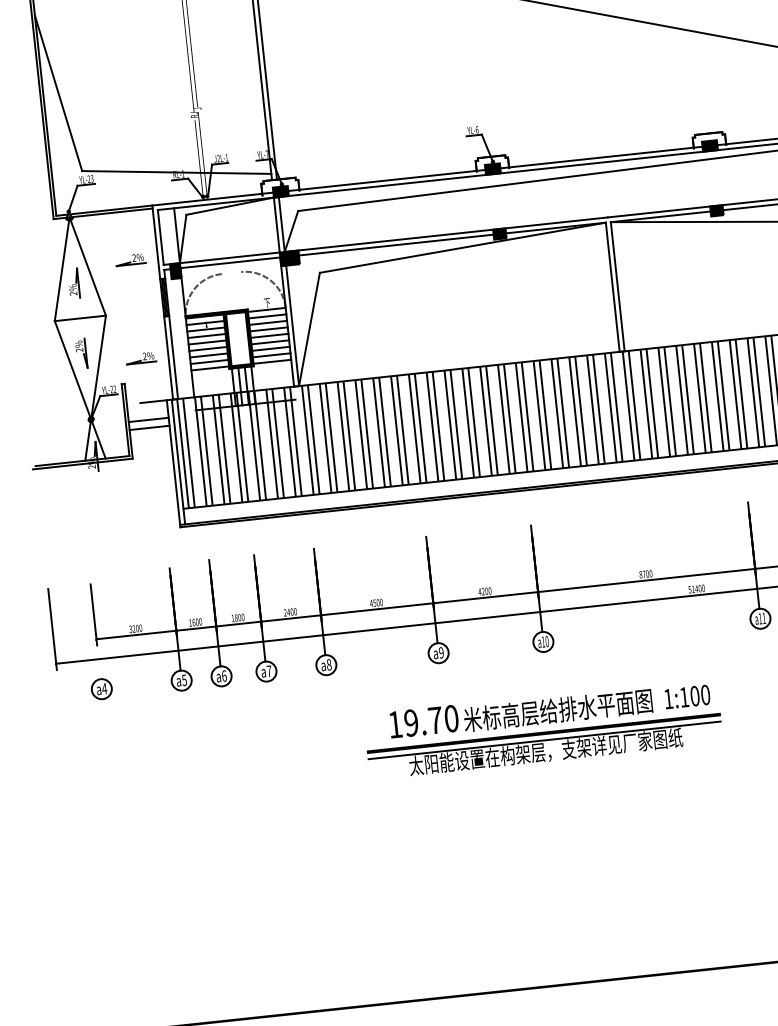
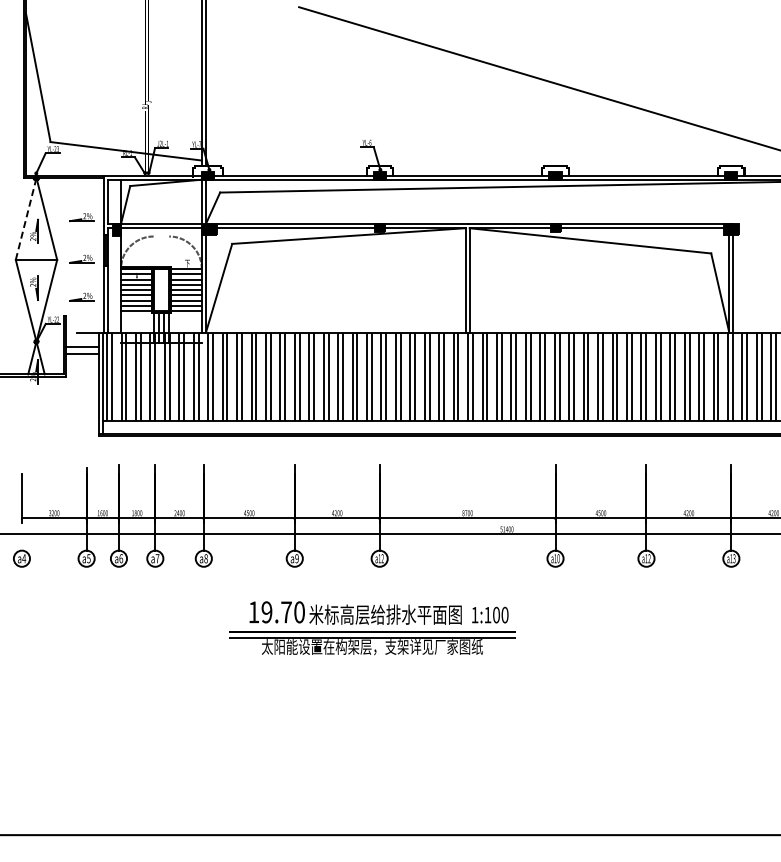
line: (62, 268) -> (26, 218), solid -> dashed
part: (135, 310) -> (81, 258), added
text: (764, 618) -> (558, 558), a11 -> a10
text: (546, 641) -> (382, 558), a10 -> a12

